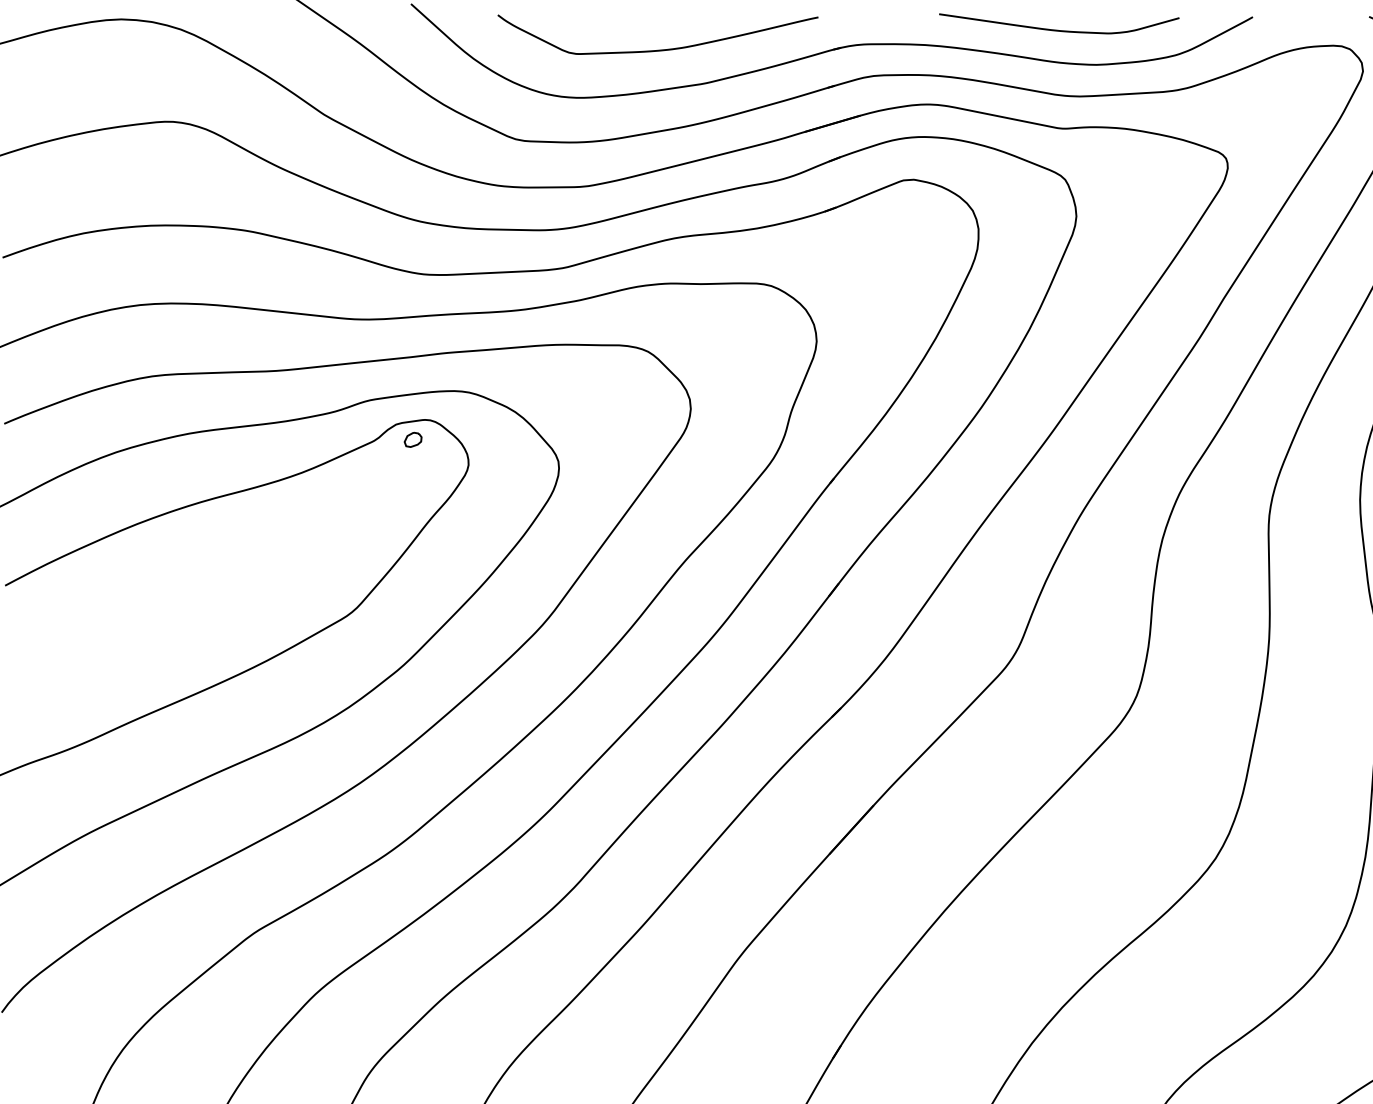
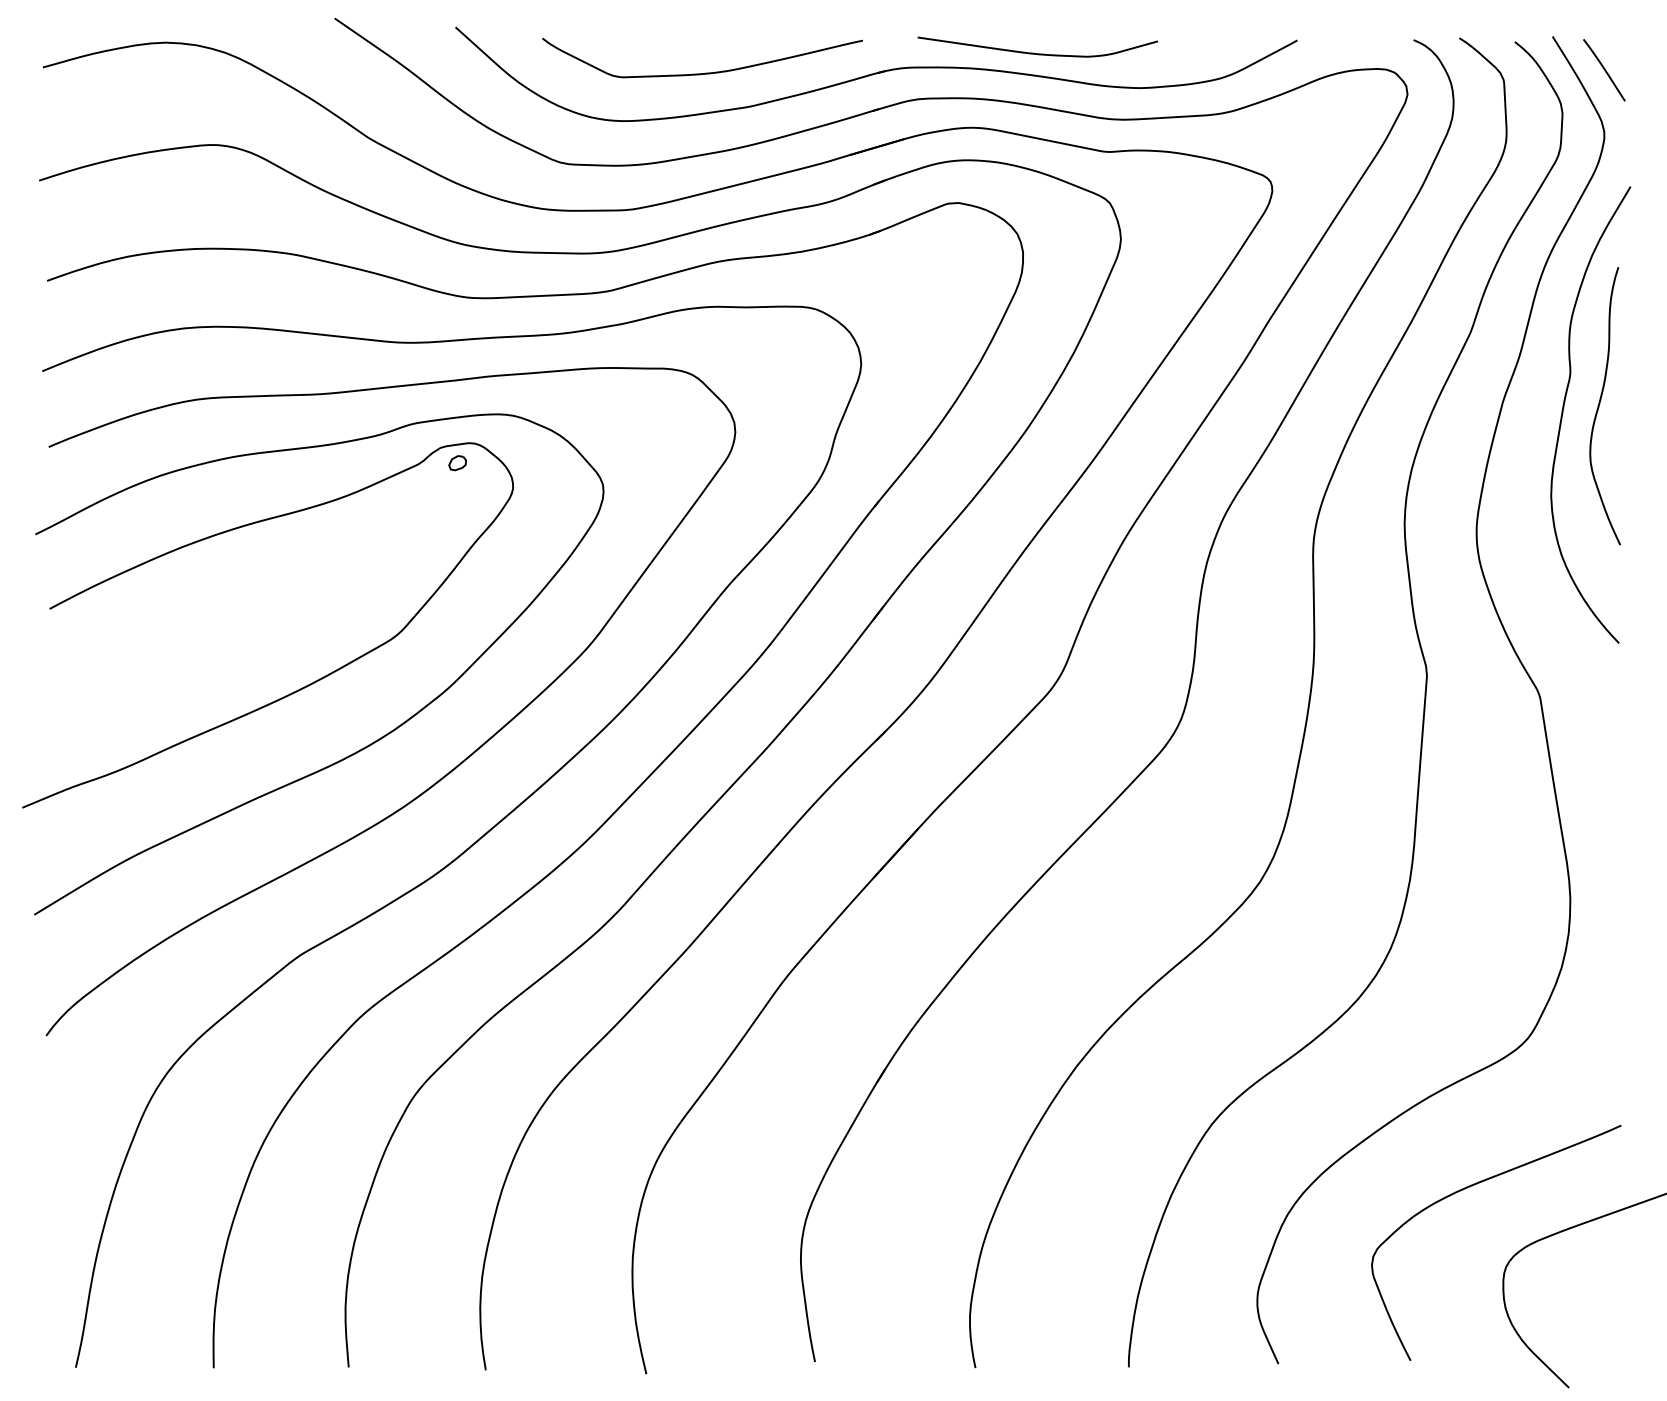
curve: (1058, 30) -> (1037, 53), moved

